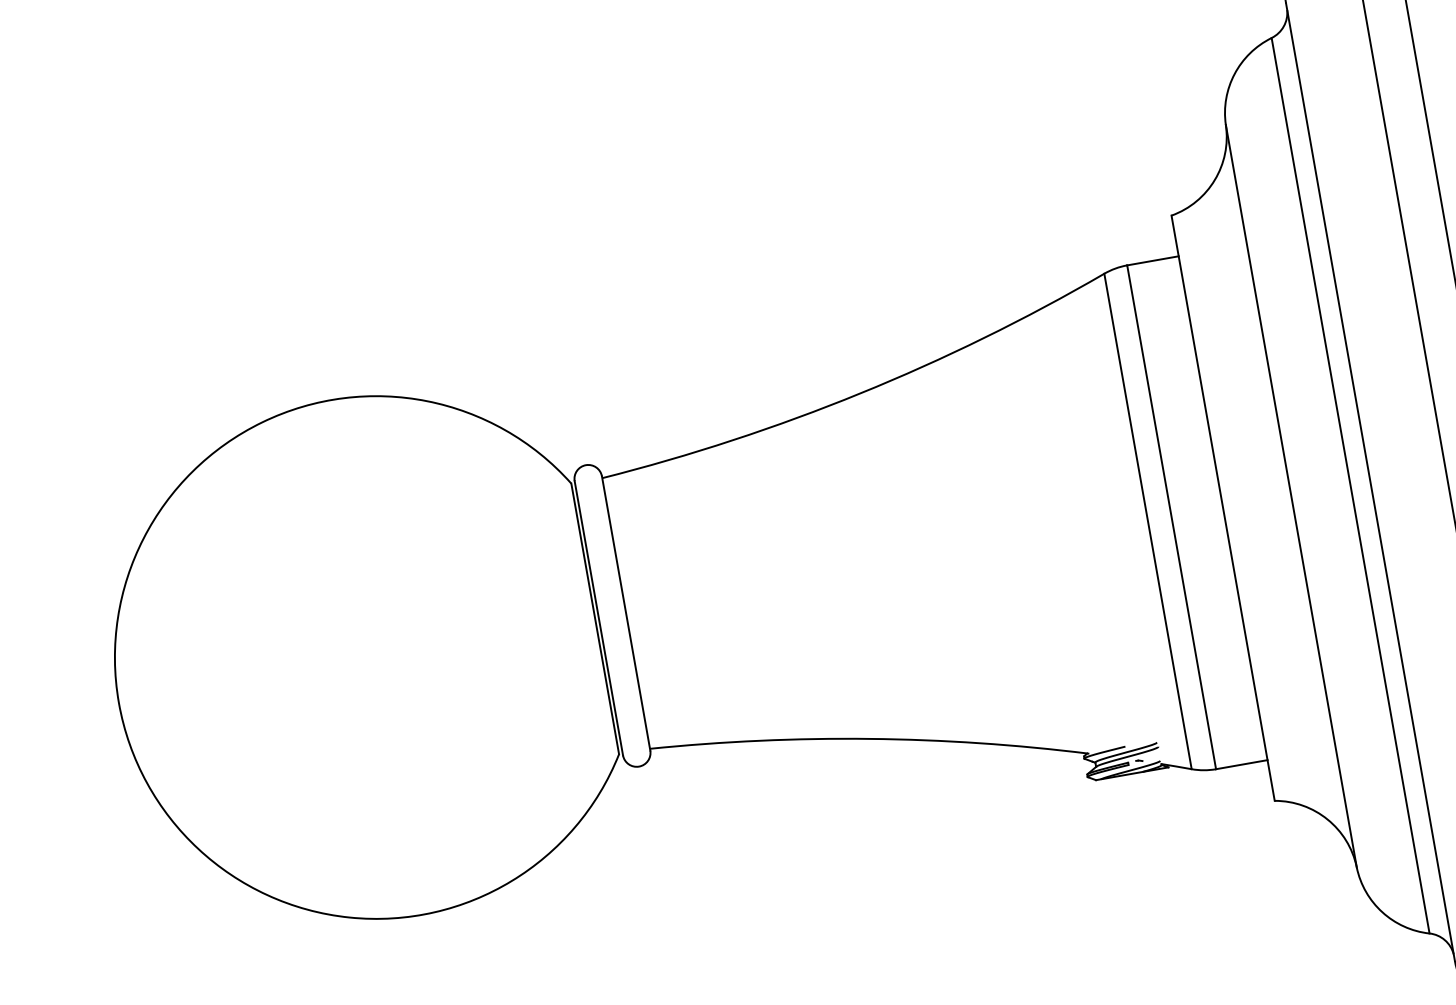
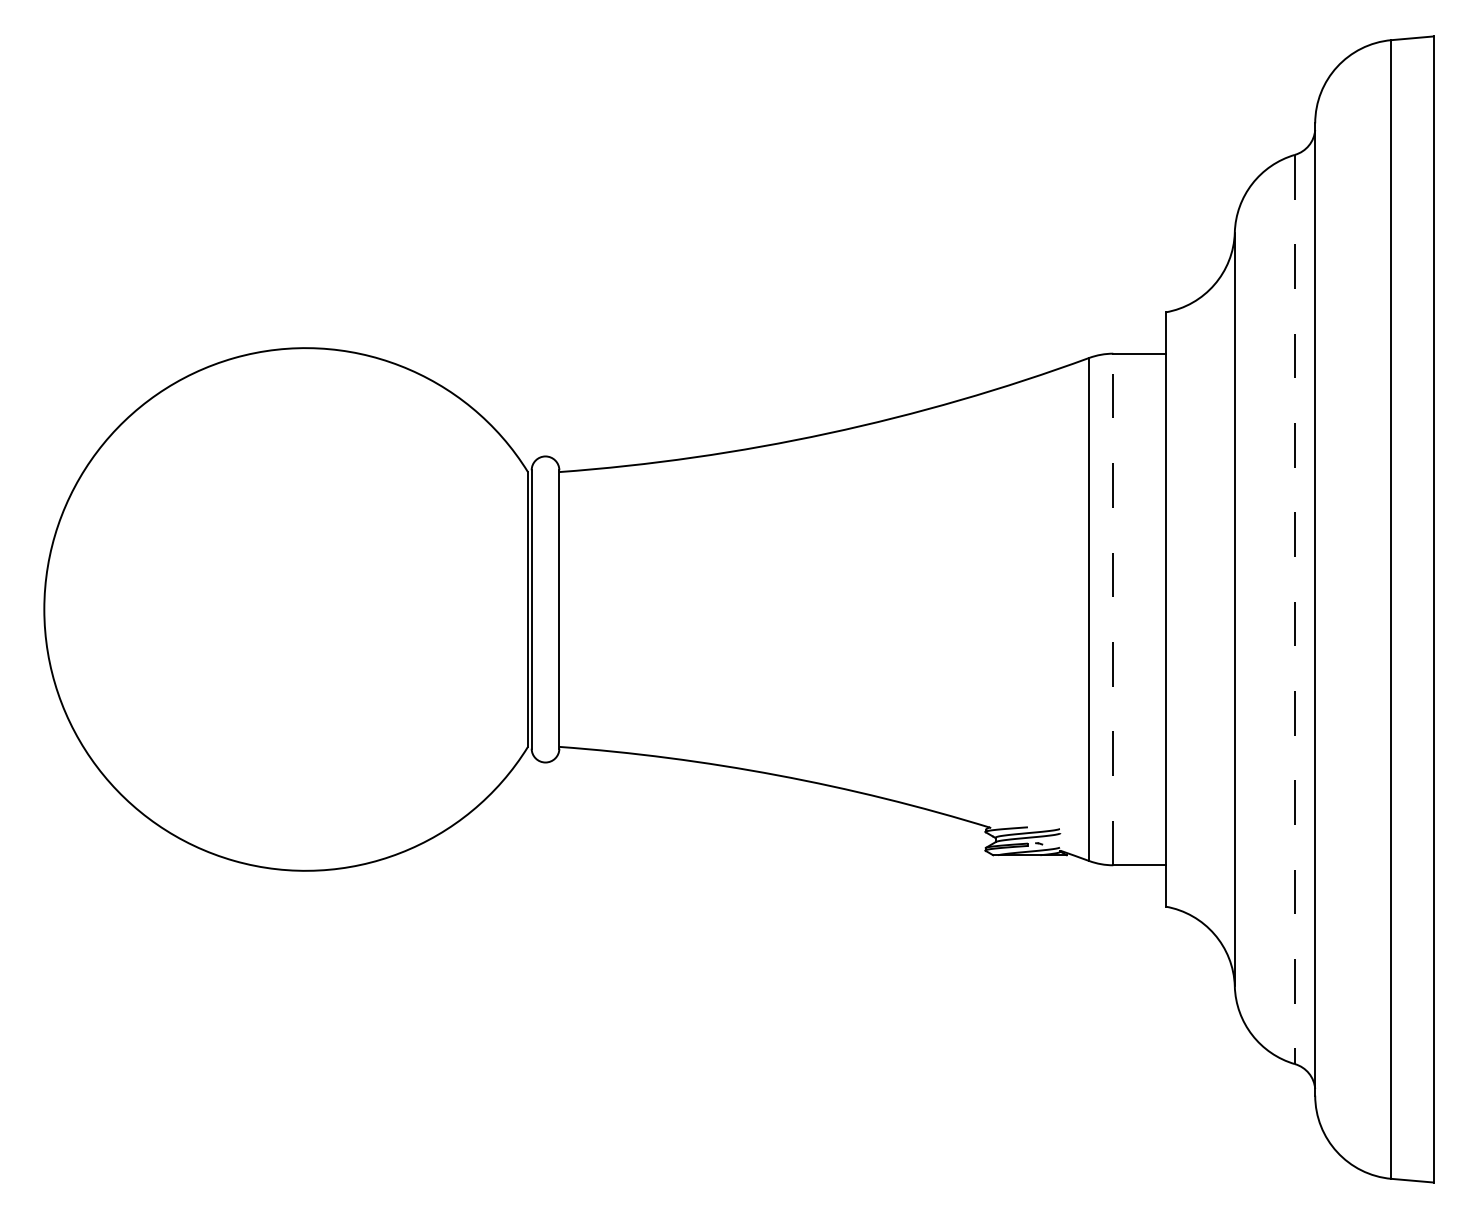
line: (1351, 485) -> (1295, 609), solid -> dashed
line: (1171, 517) -> (1113, 609), solid -> dashed

